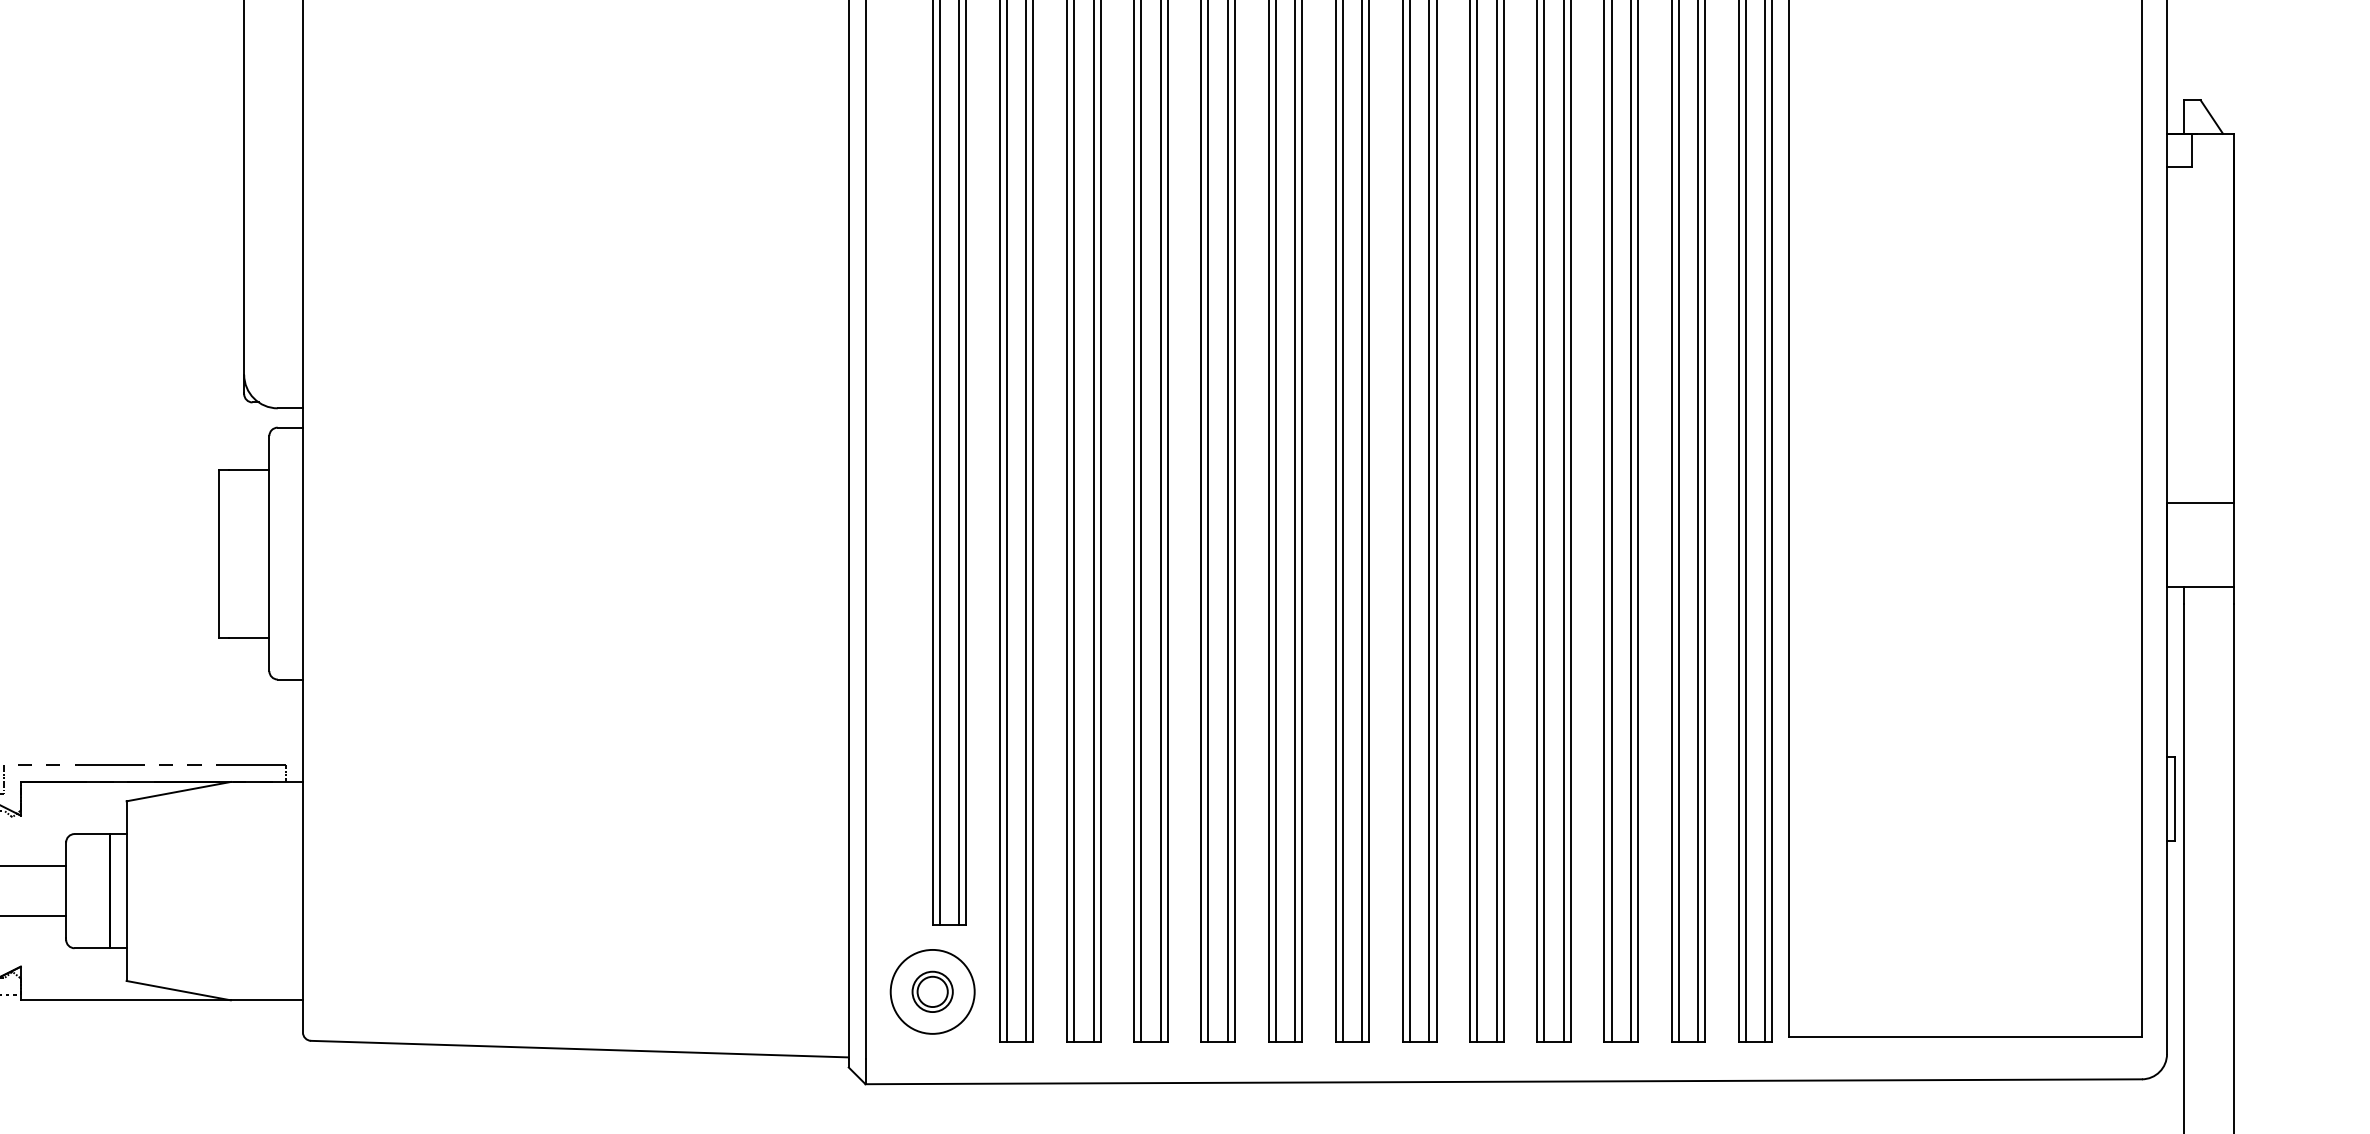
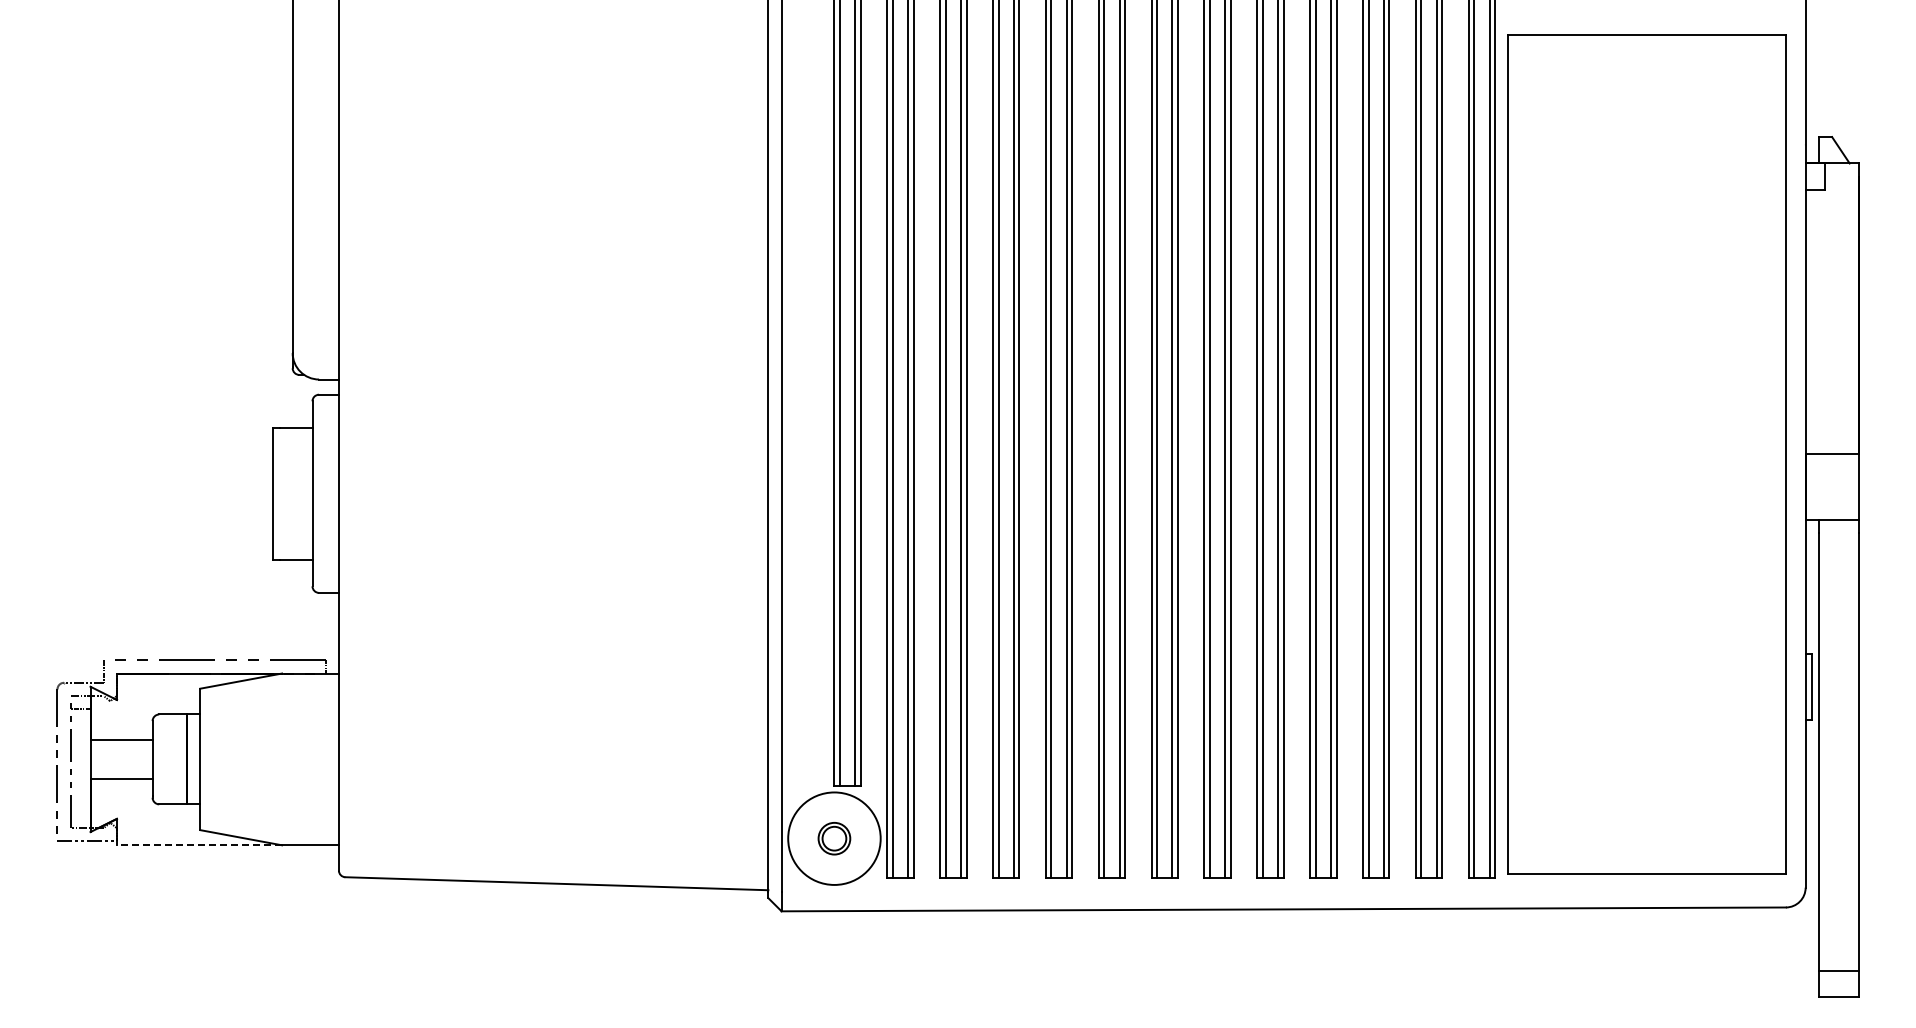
circle: (932, 991) -> (834, 838), size x1.4
line: (125, 1000) -> (199, 845), solid -> dashed

